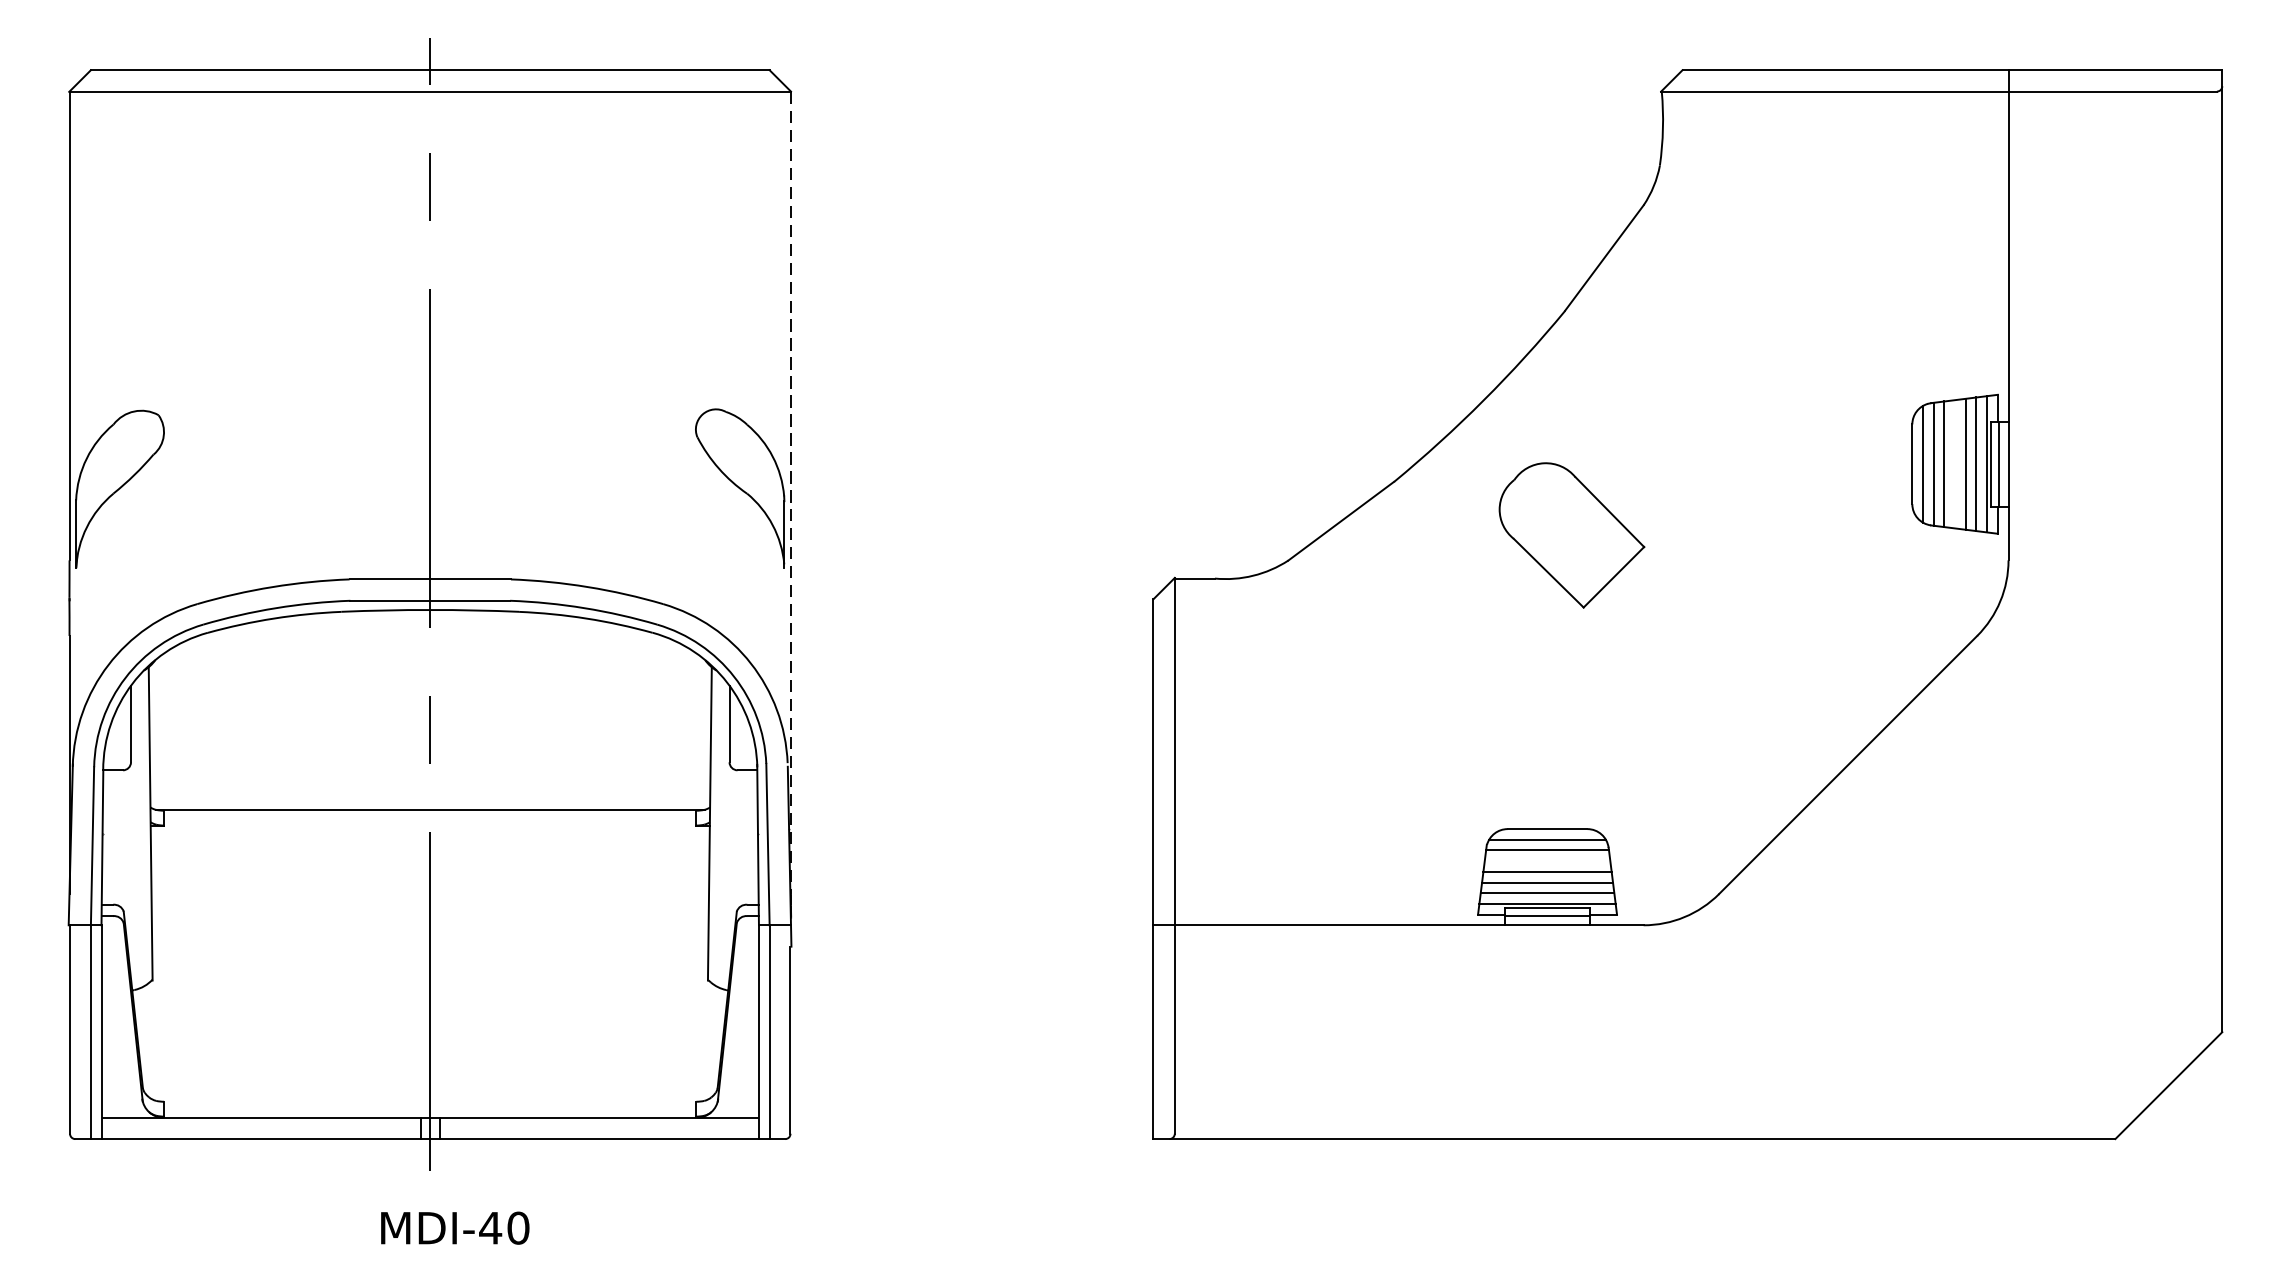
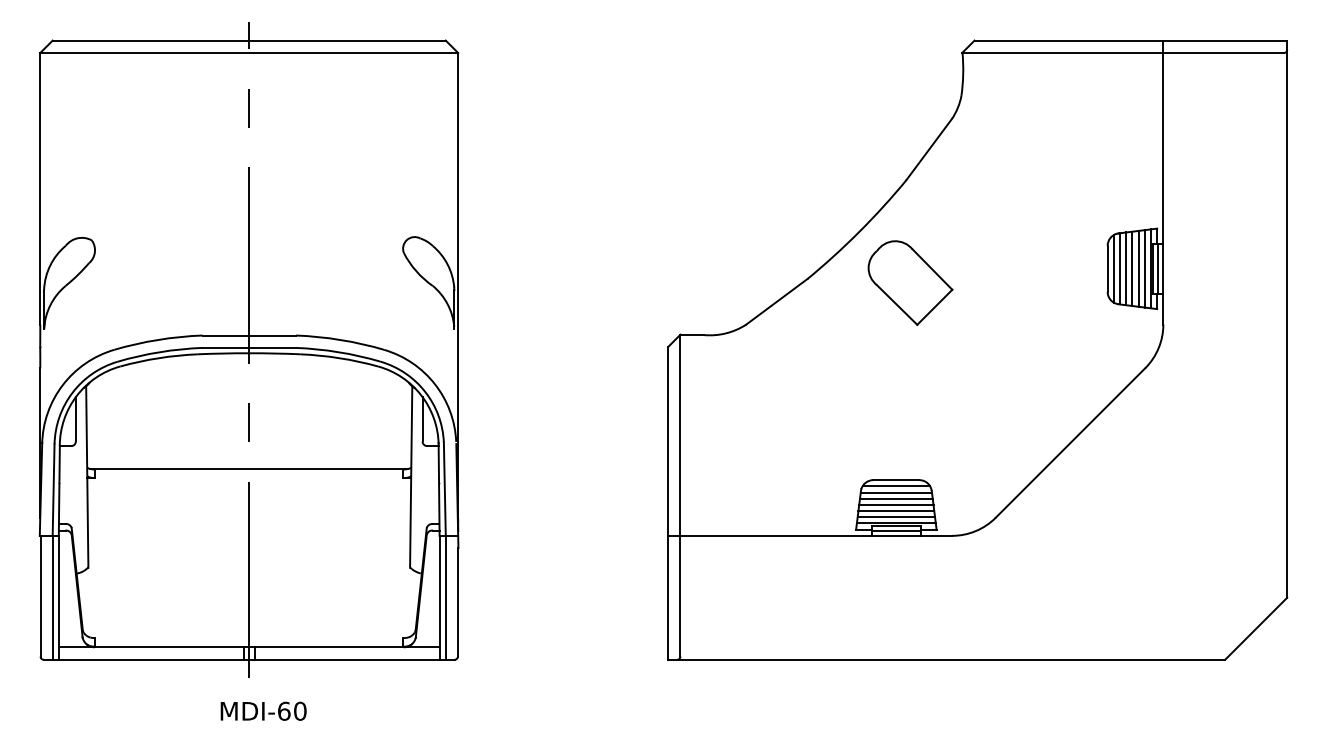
line: (1955, 463) -> (1132, 268), added
line: (791, 493) -> (458, 285), dashed -> solid
part: (1571, 534) -> (910, 282), moved
line: (1546, 860) -> (895, 498), added
text: (489, 1226) -> (283, 710), MDI-40 -> MDI-60

